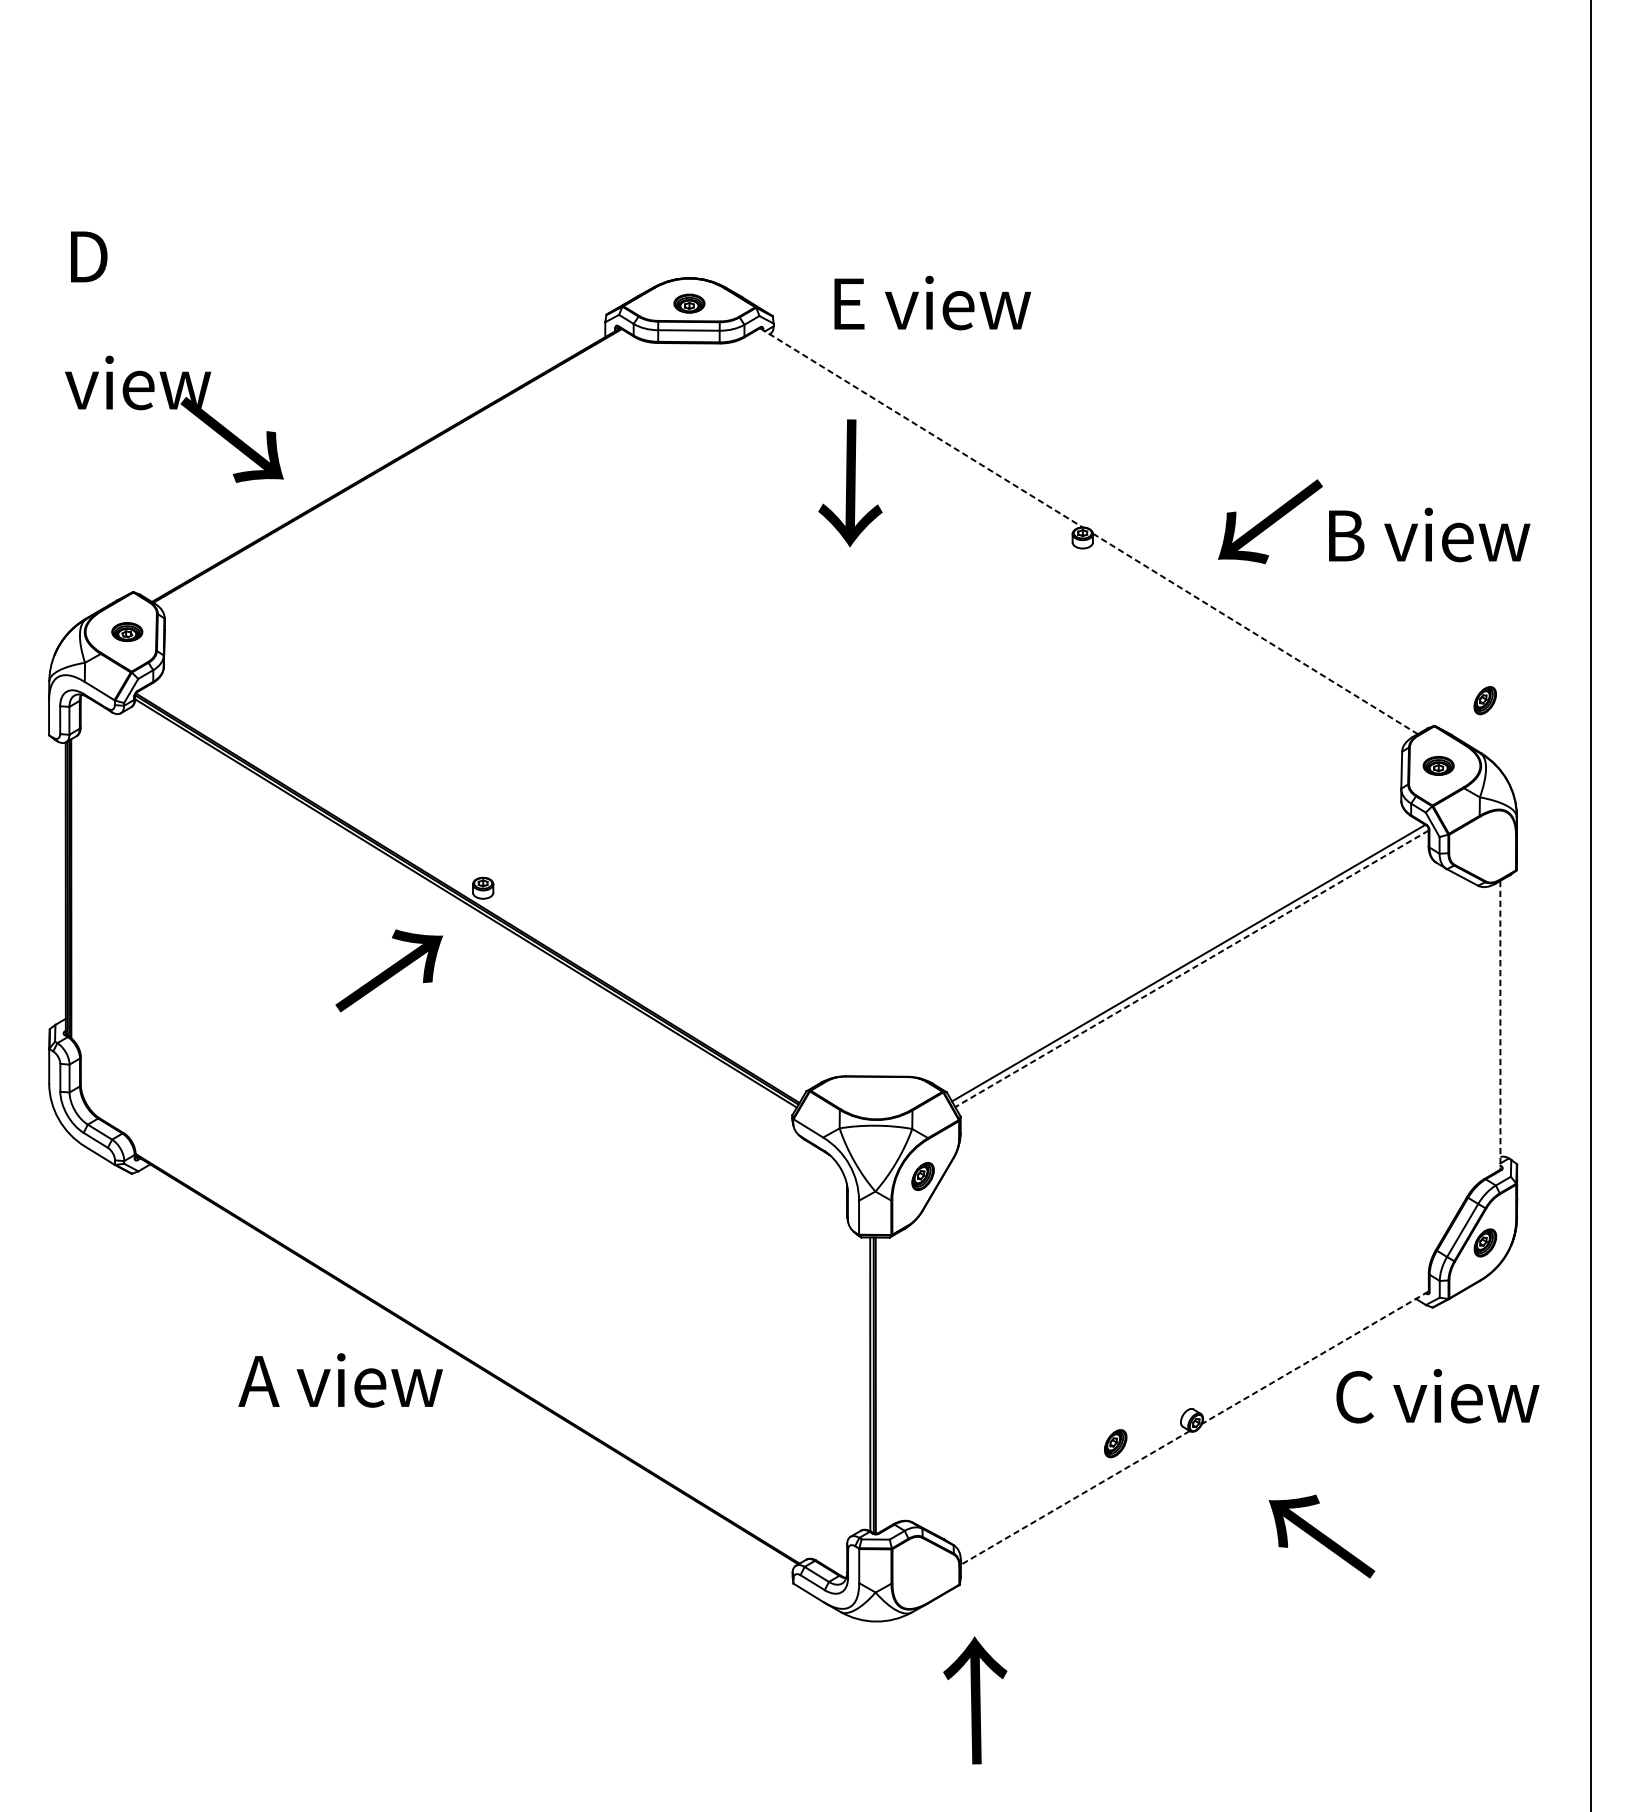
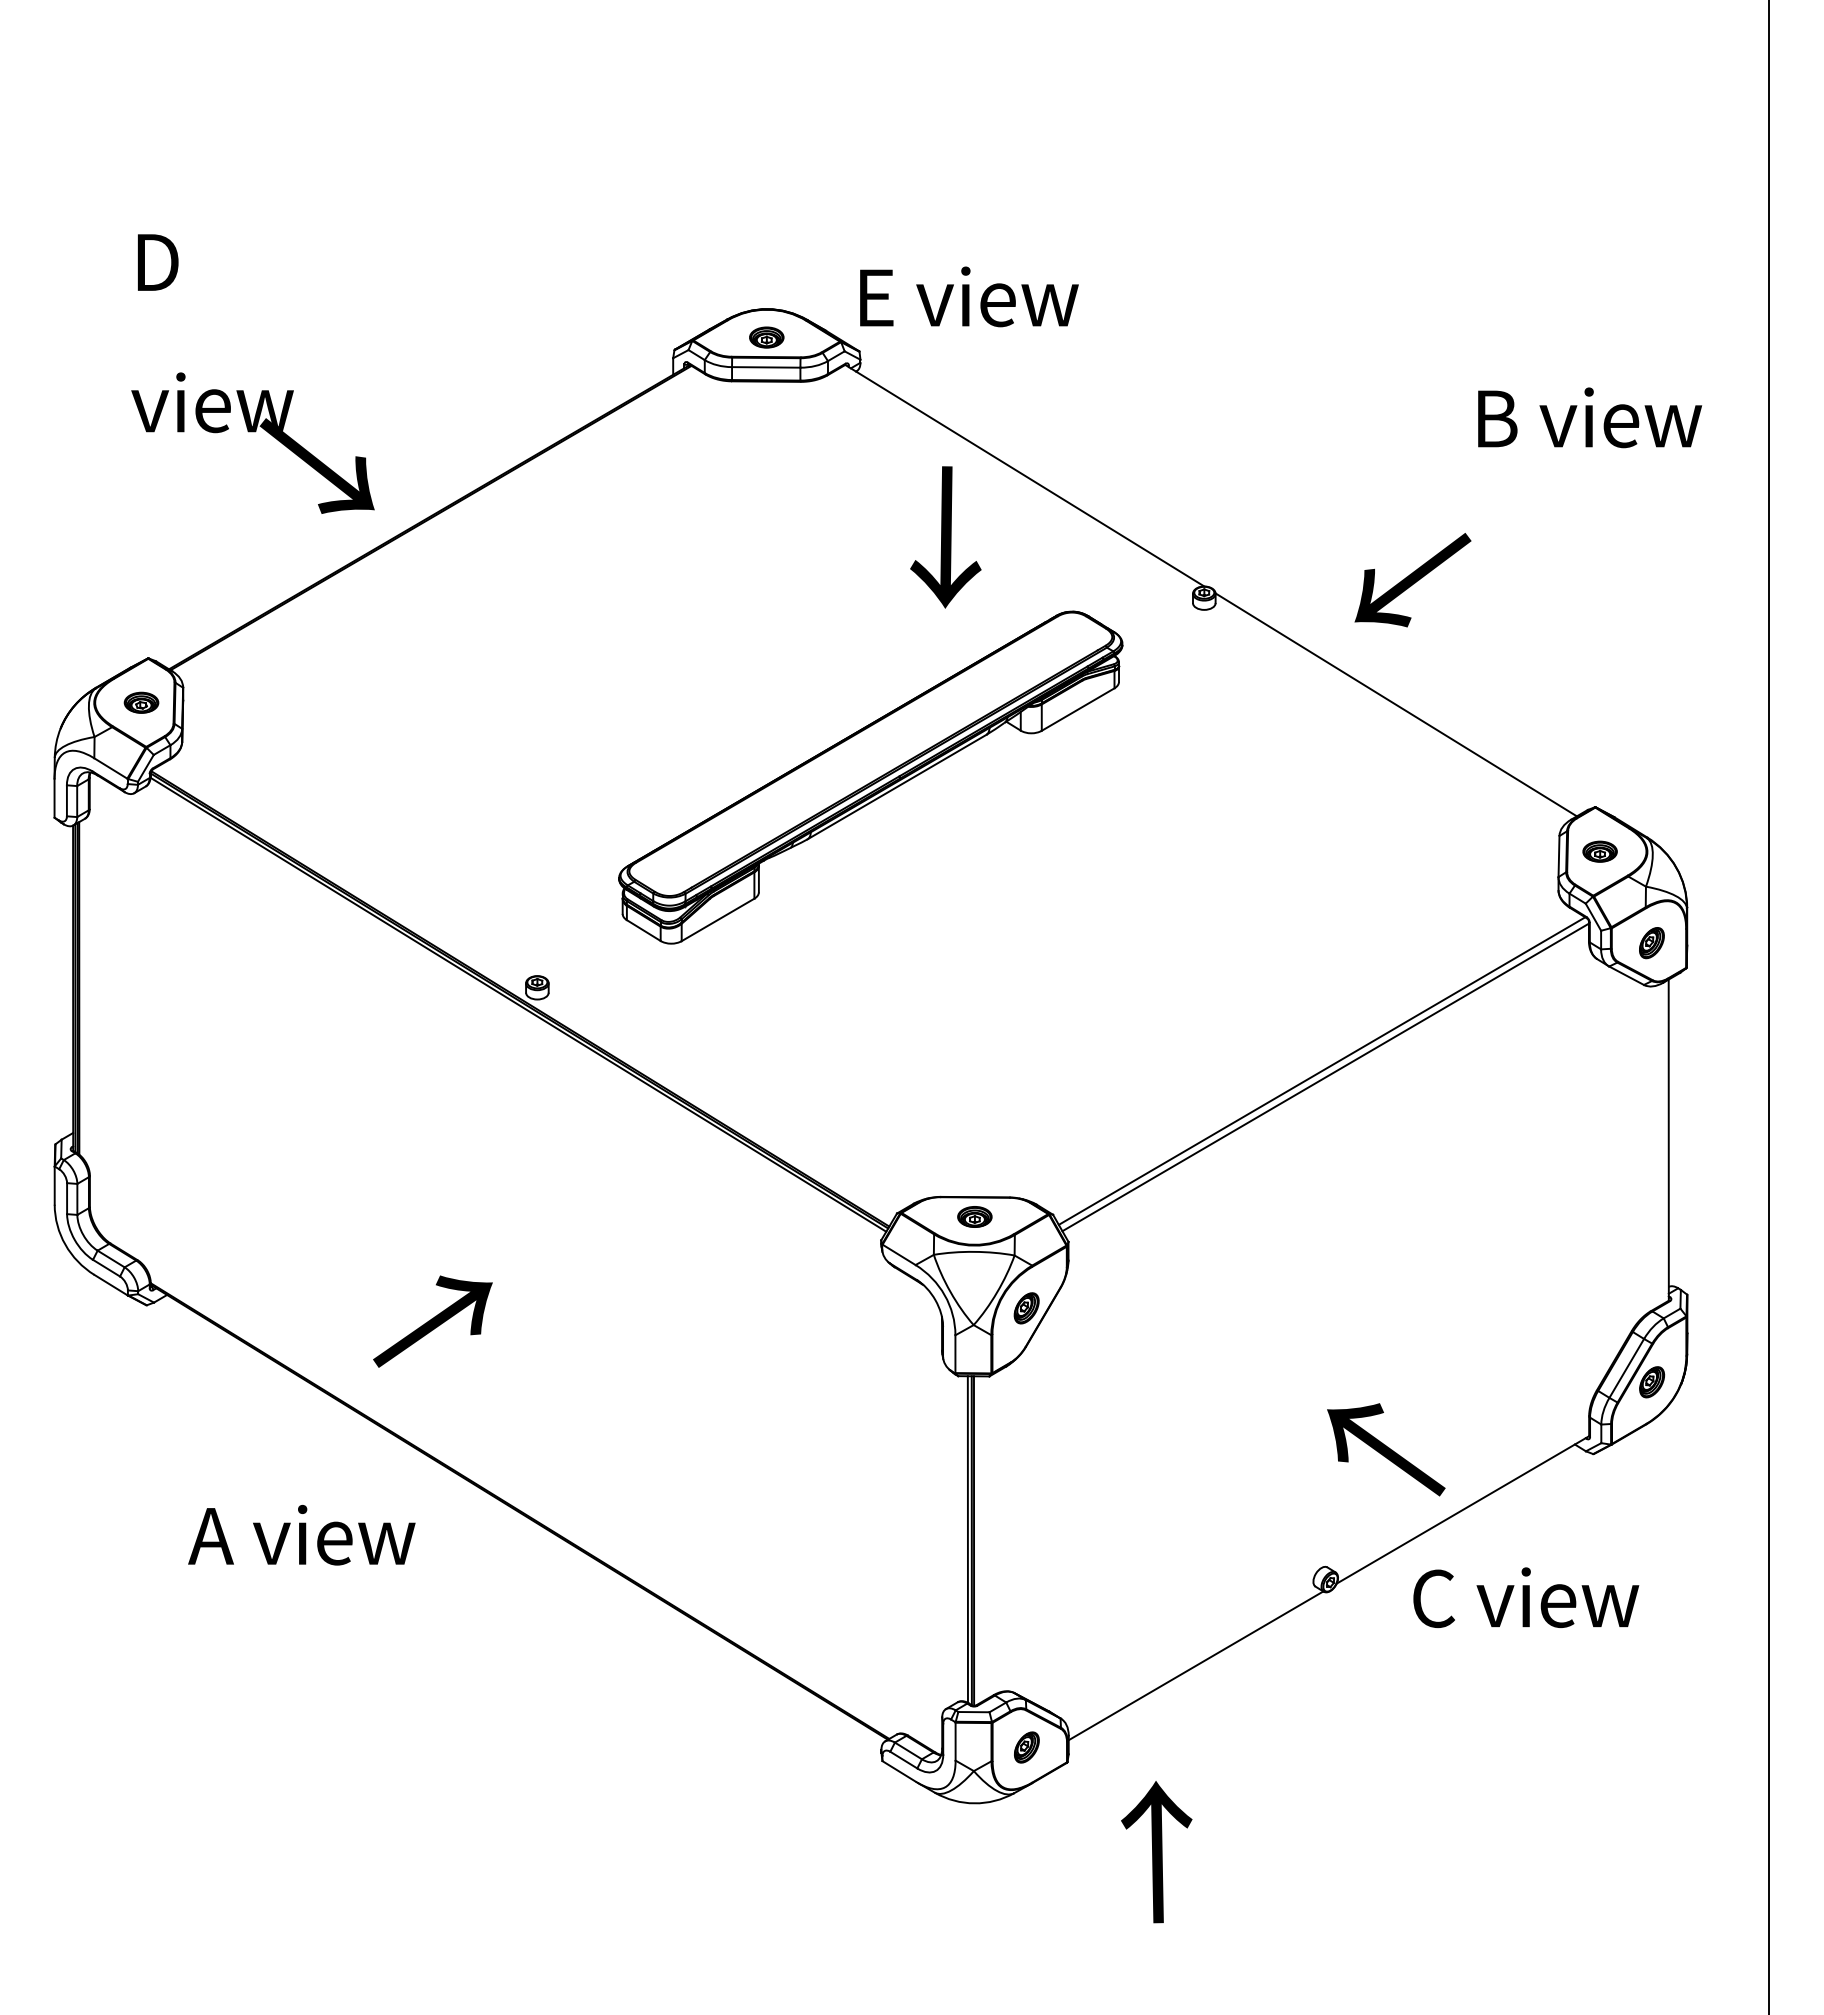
text: (932, 302) -> (969, 296), moved
text: (173, 356) -> (252, 373), moved
line: (922, 427) -> (1025, 475), dashed -> solid
text: (1430, 534) -> (1590, 417), moved
line: (1255, 634) -> (1396, 705), dashed -> solid
part: (782, 699) -> (870, 777), added
part: (1484, 701) -> (1651, 943), moved
line: (1191, 968) -> (1325, 1077), dashed -> solid
text: (388, 970) -> (432, 1321), moved
line: (1500, 1025) -> (1668, 1140), dashed -> solid
part: (876, 1093) -> (974, 1216), added
line: (1314, 1358) -> (1462, 1510), dashed -> solid
text: (340, 1380) -> (301, 1535), moved
text: (1438, 1396) -> (1526, 1597), moved
part: (1115, 1443) -> (1026, 1747), moved
line: (1074, 1498) -> (1195, 1666), dashed -> solid
text: (1322, 1536) -> (1386, 1449), moved
text: (975, 1700) -> (1156, 1852), moved

